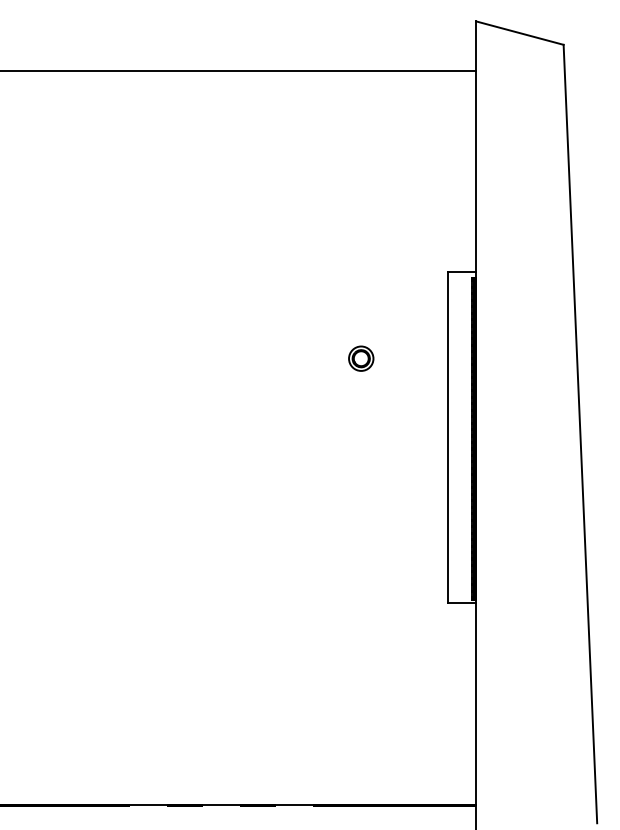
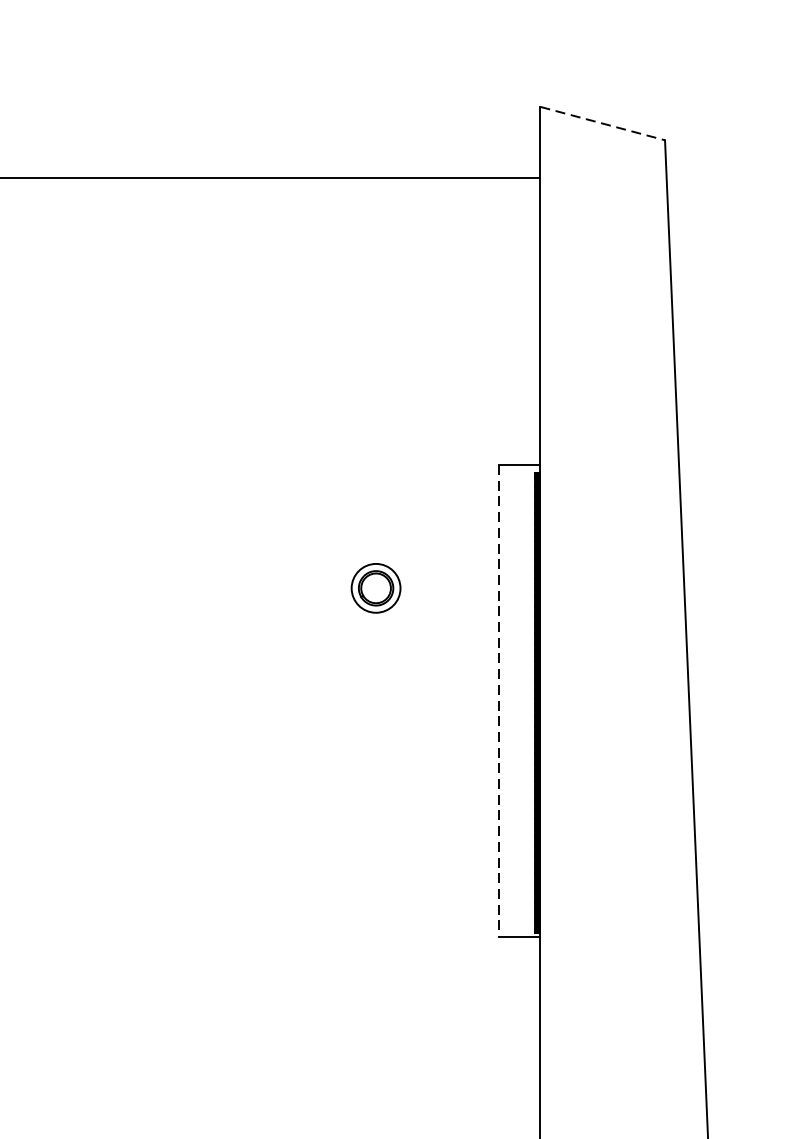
line: (520, 33) -> (603, 124), solid -> dashed
part: (361, 358) -> (376, 587), size x1.4
line: (447, 438) -> (499, 702), solid -> dashed

